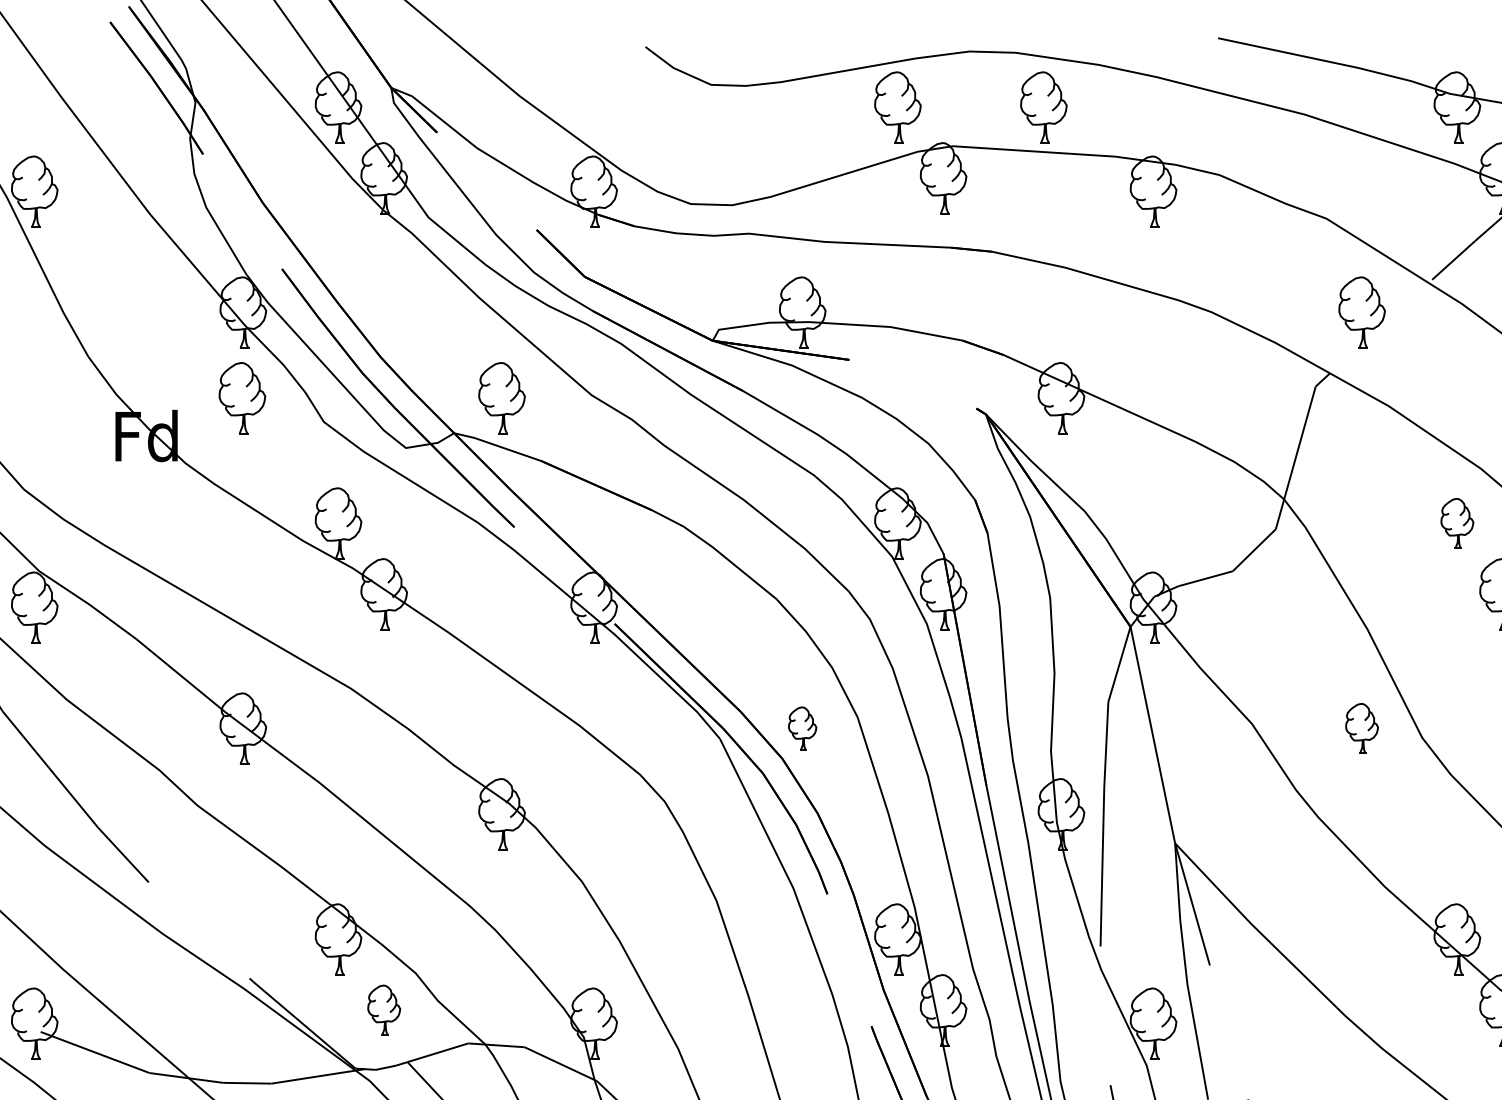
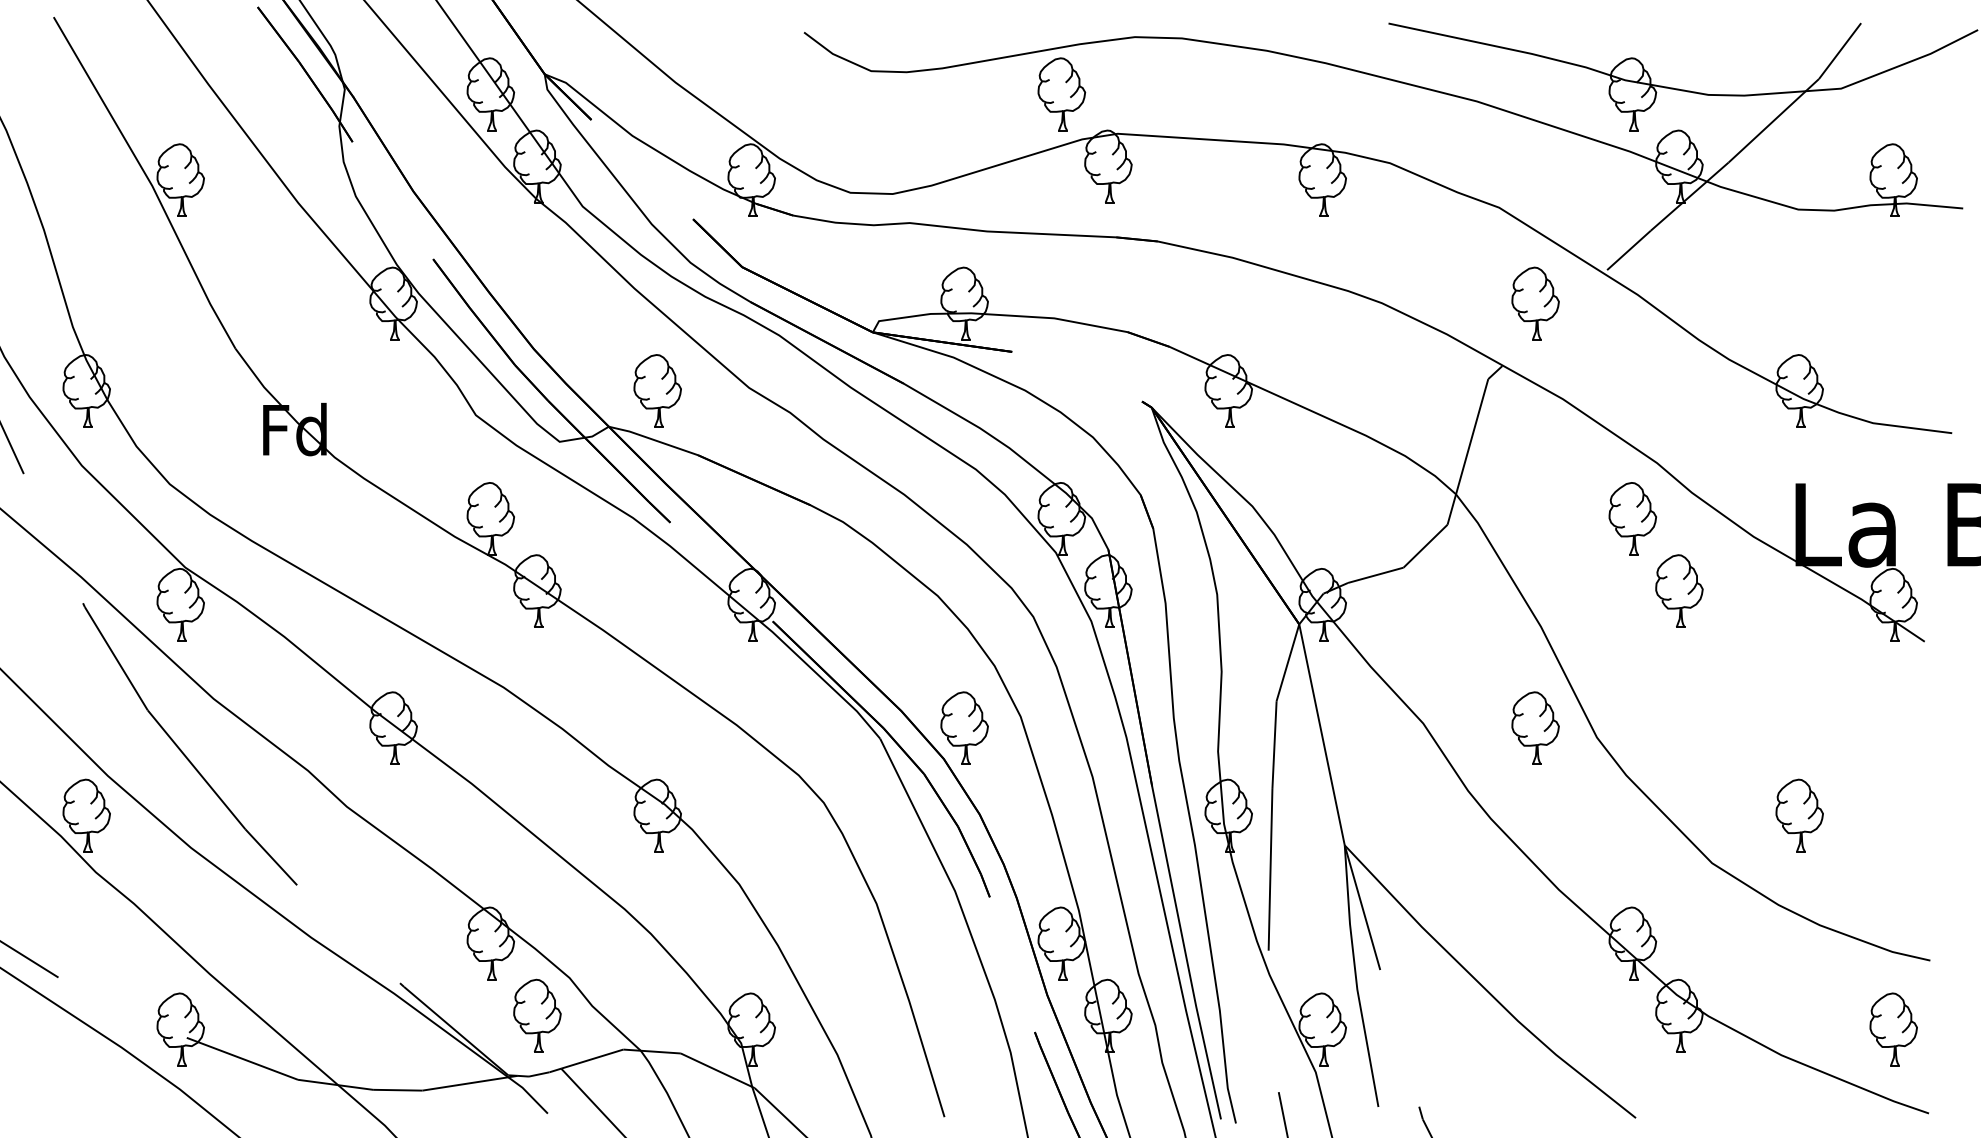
part: (1043, 107) -> (1210, 94), removed
part: (242, 397) -> (392, 390), removed
part: (1457, 523) -> (1632, 518), size x1.43
part: (802, 727) -> (964, 727), size x1.67
part: (1361, 727) -> (1535, 727), size x1.43
part: (384, 1010) -> (537, 1015), size x1.43

